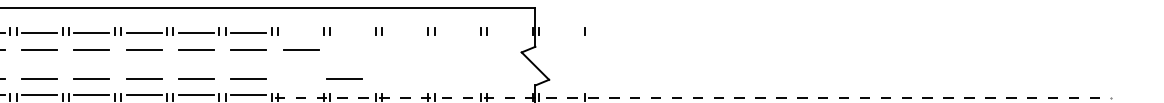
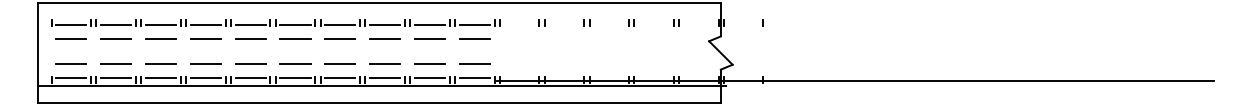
line: (300, 49) -> (519, 38), removed
line: (343, 78) -> (556, 63), removed
line: (692, 98) -> (855, 80), dashed -> solid

